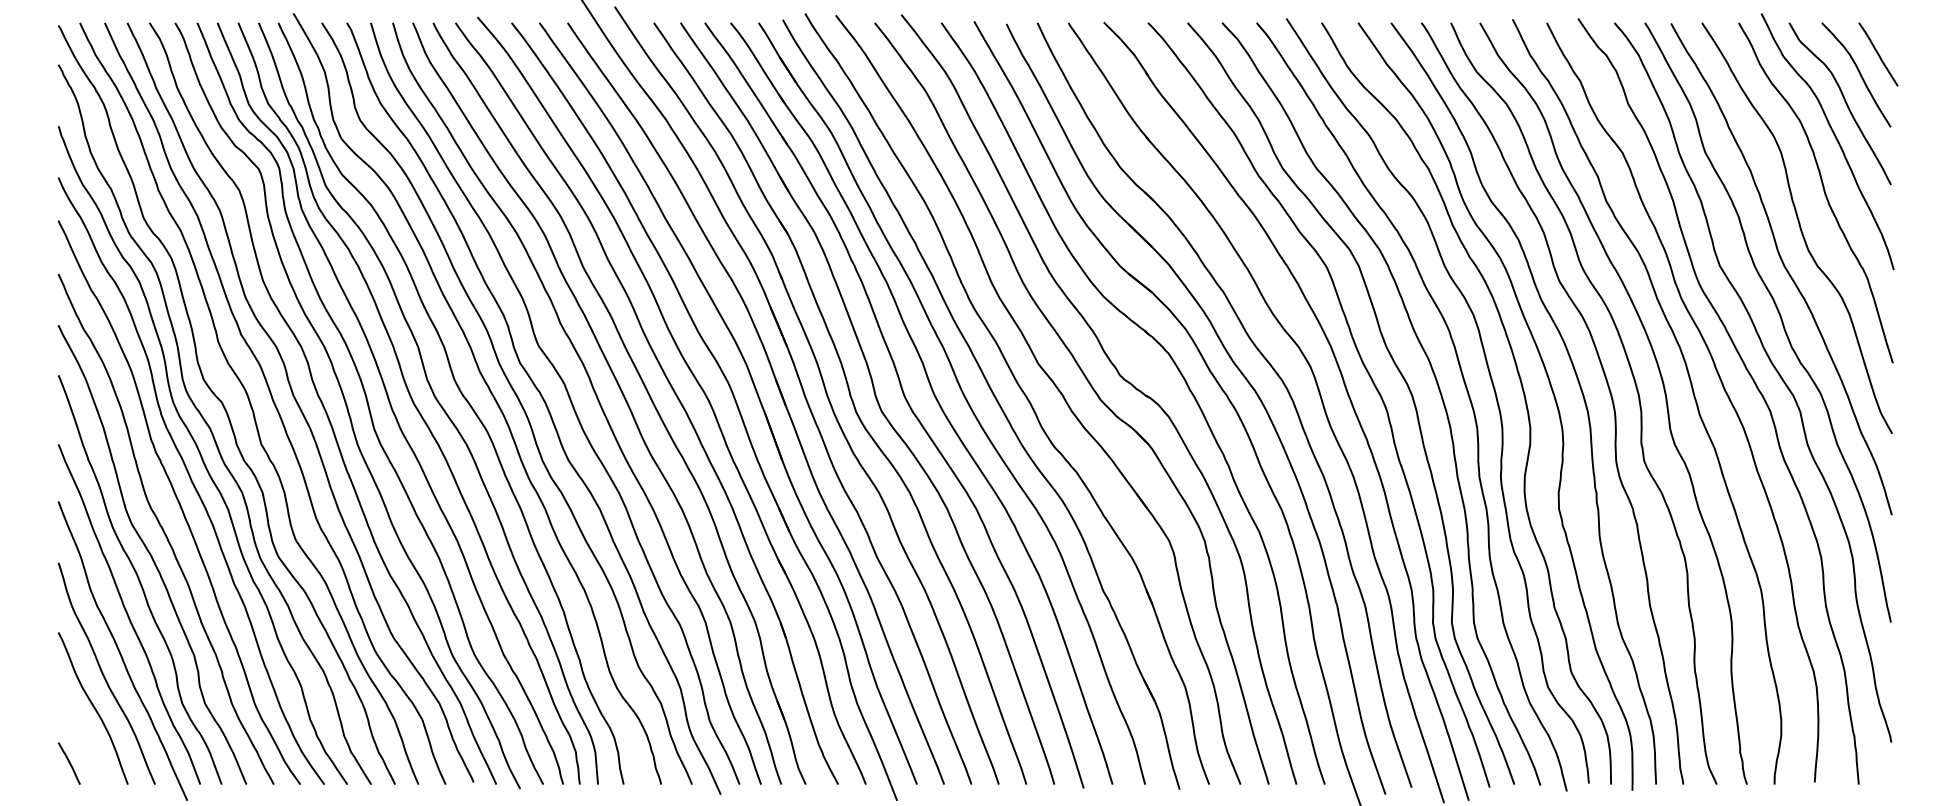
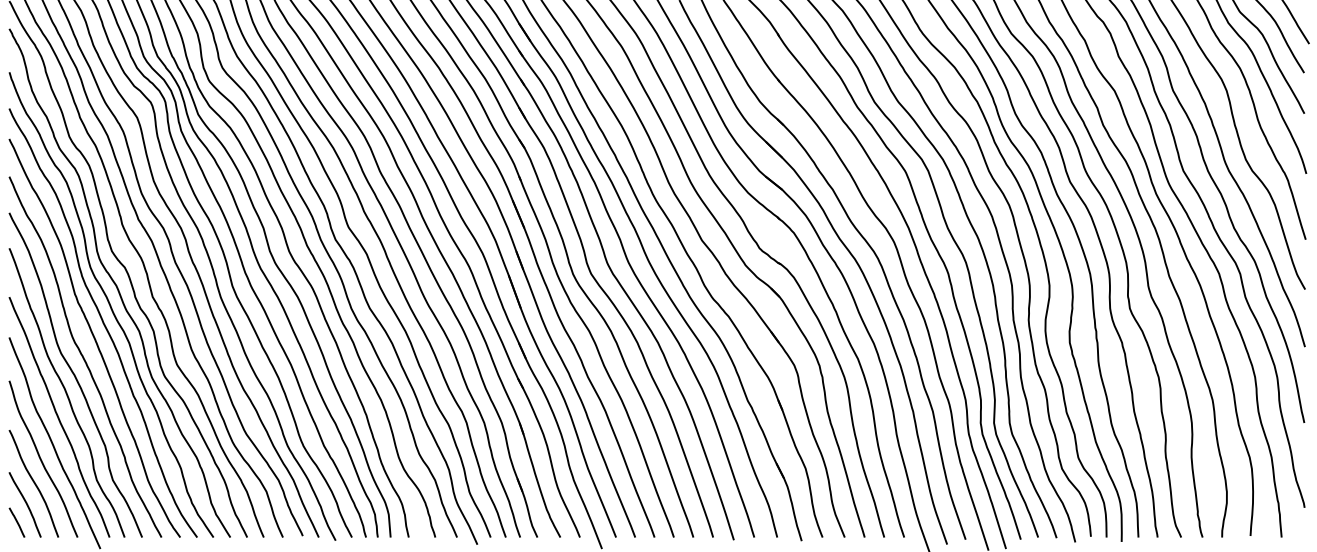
curve: (82, 737) -> (26, 504), added

